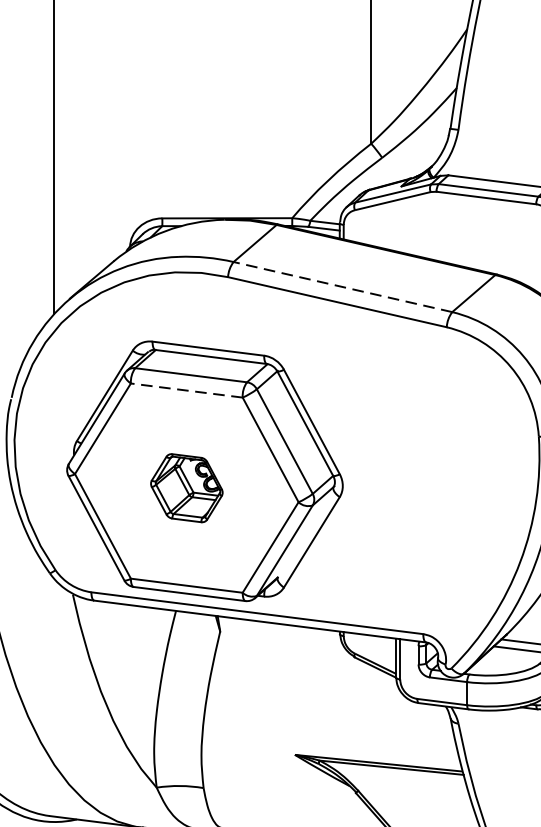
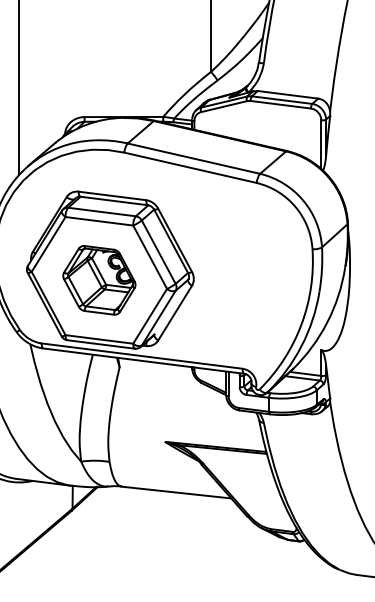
line: (342, 286) -> (193, 158), dashed -> solid
line: (185, 390) -> (98, 221), dashed -> solid
part: (186, 488) -> (99, 280), size x1.67

